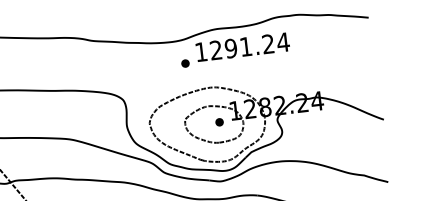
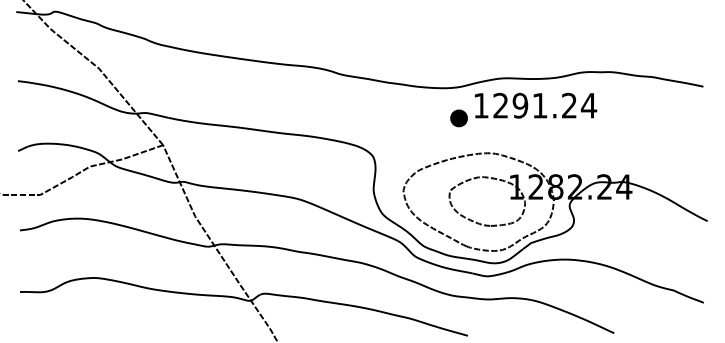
part: (185, 63) -> (458, 117), size x1.6
part: (218, 122) -> (493, 199), removed

